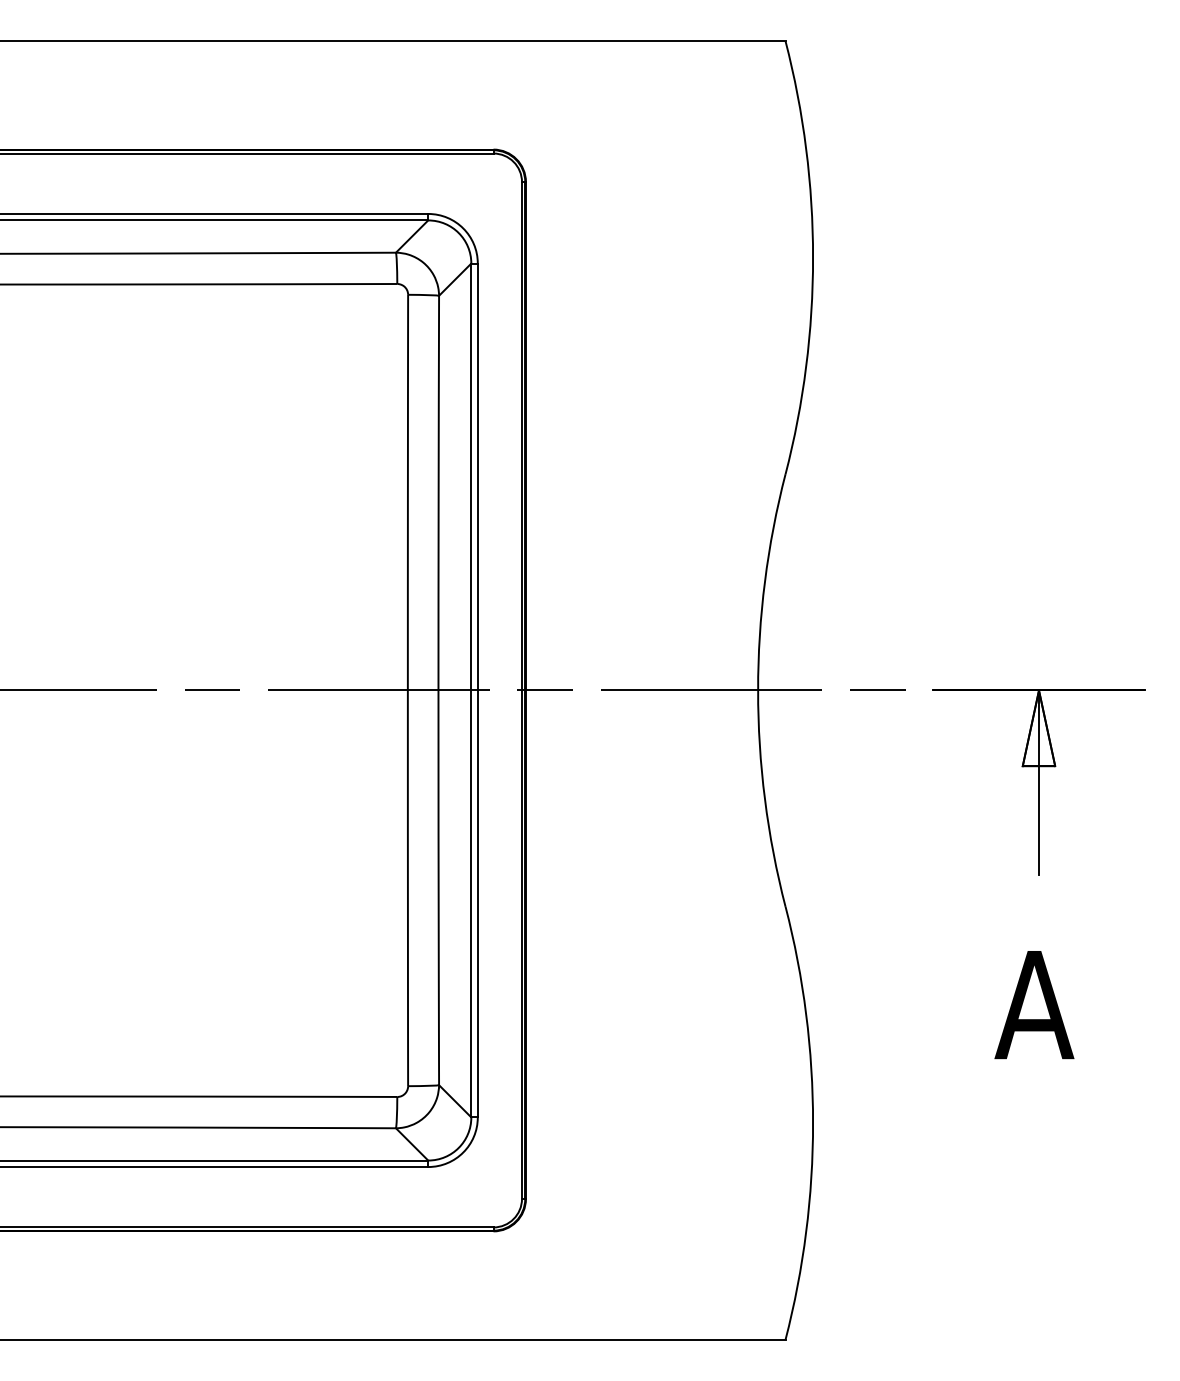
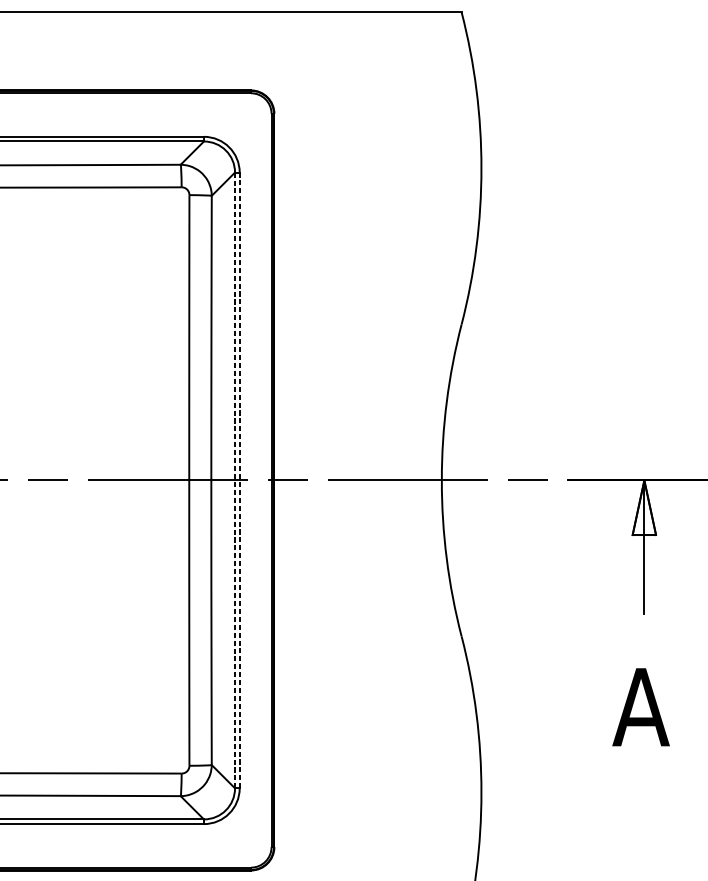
line: (471, 690) -> (235, 480), solid -> dashed
line: (477, 690) -> (239, 480), solid -> dashed

